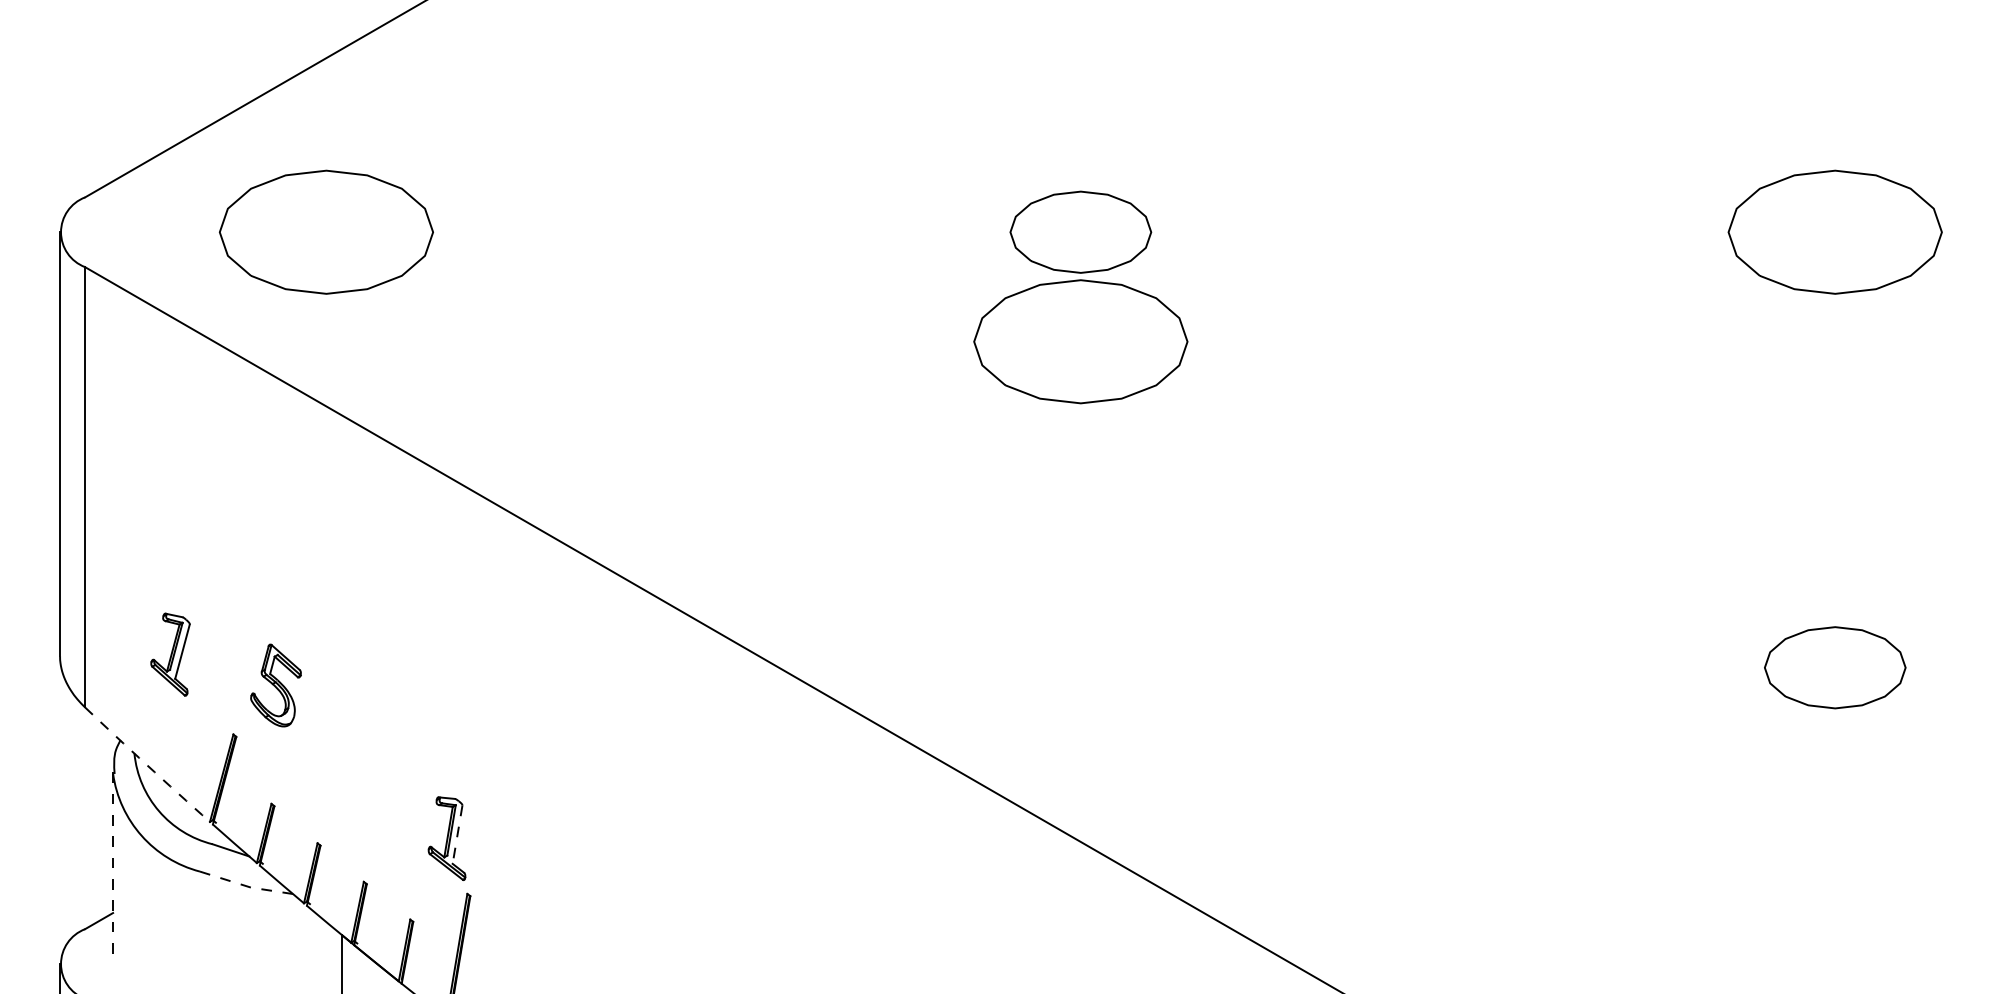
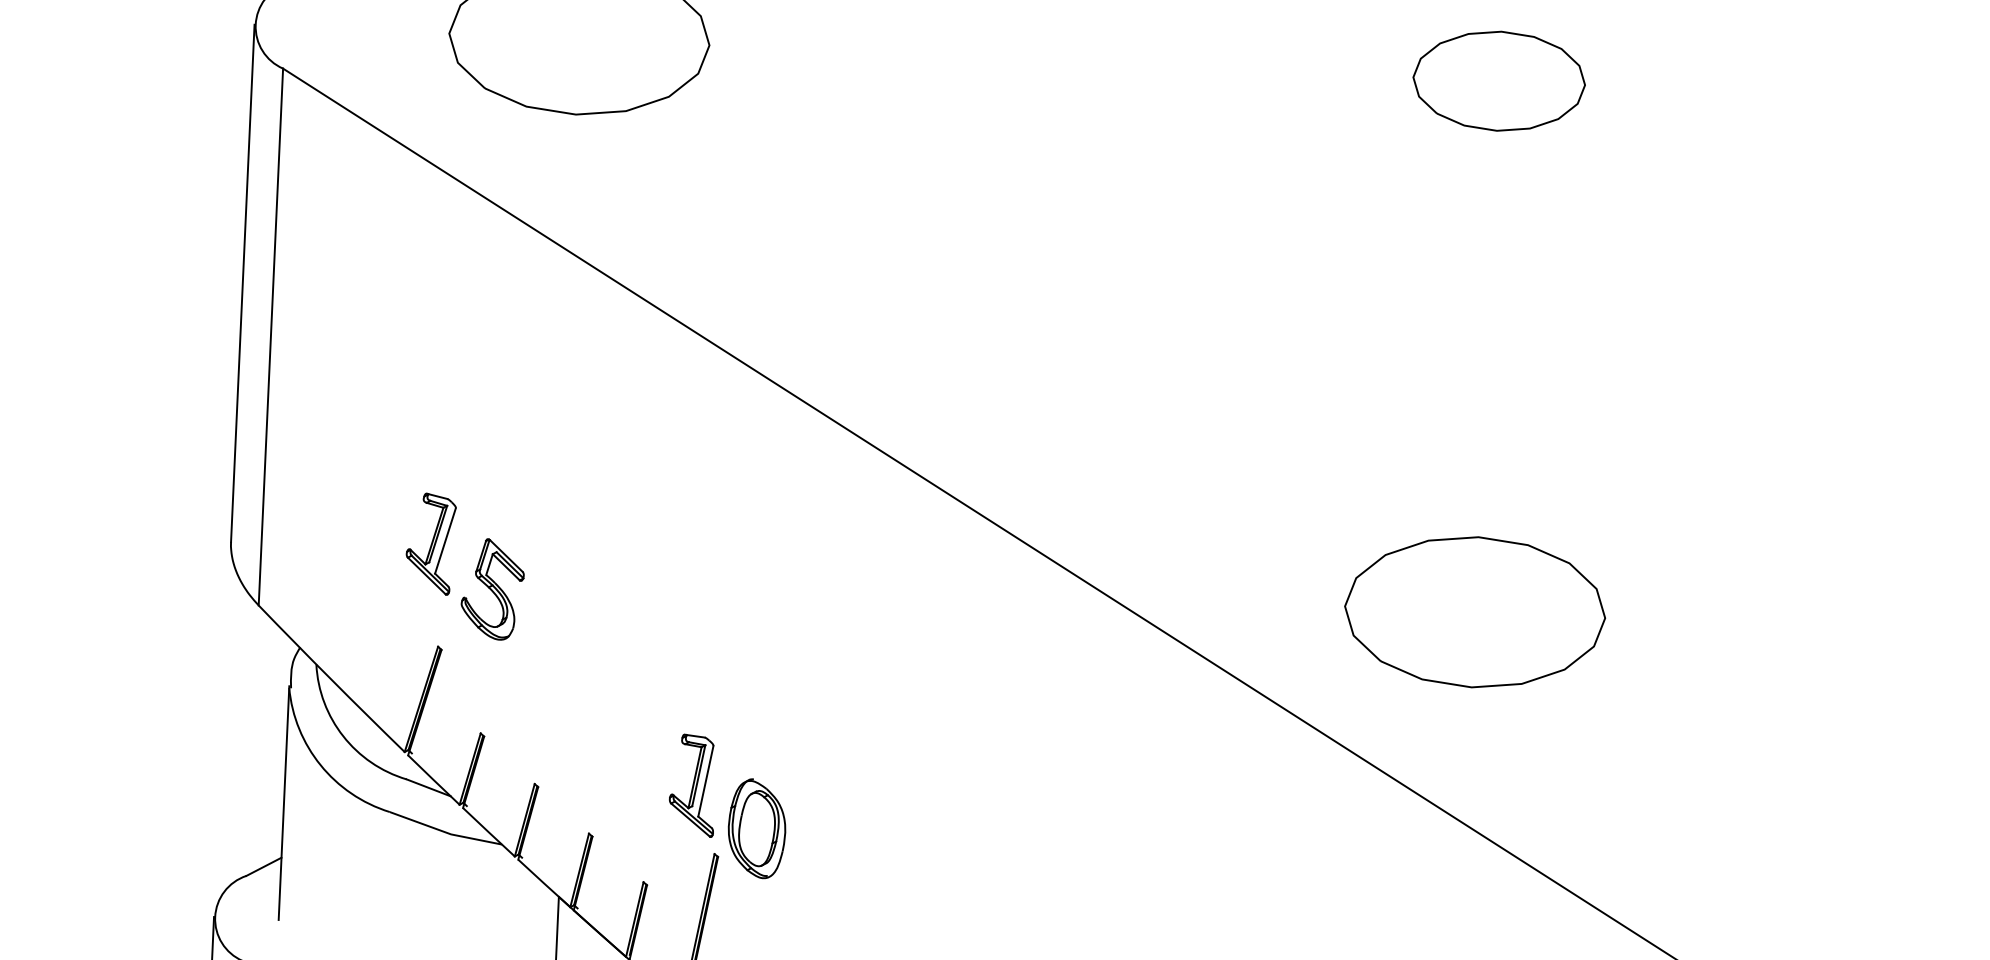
part: (1080, 341) -> (1474, 611), moved
part: (170, 654) -> (430, 543), moved
arc: (147, 765) -> (331, 679), dashed -> solid
line: (457, 834) -> (705, 781), dashed -> solid
line: (113, 868) -> (284, 803), dashed -> solid
part: (501, 871) -> (757, 828), added
line: (246, 886) -> (445, 832), dashed -> solid

